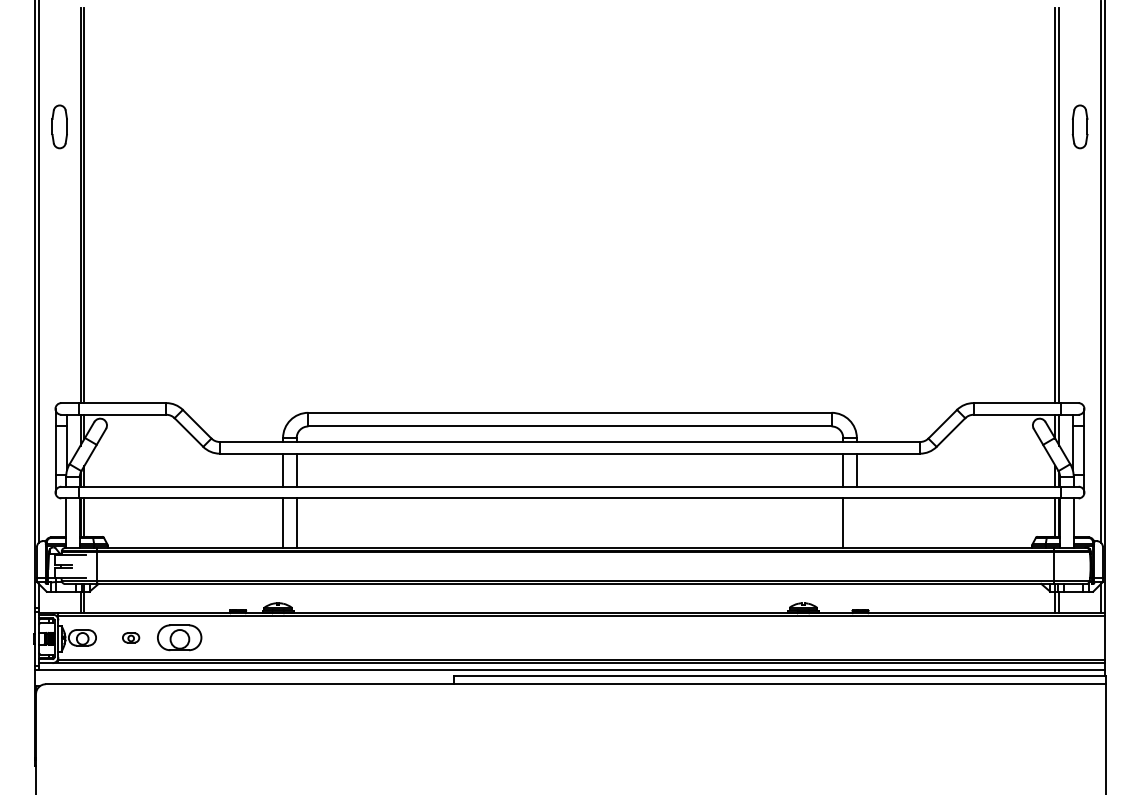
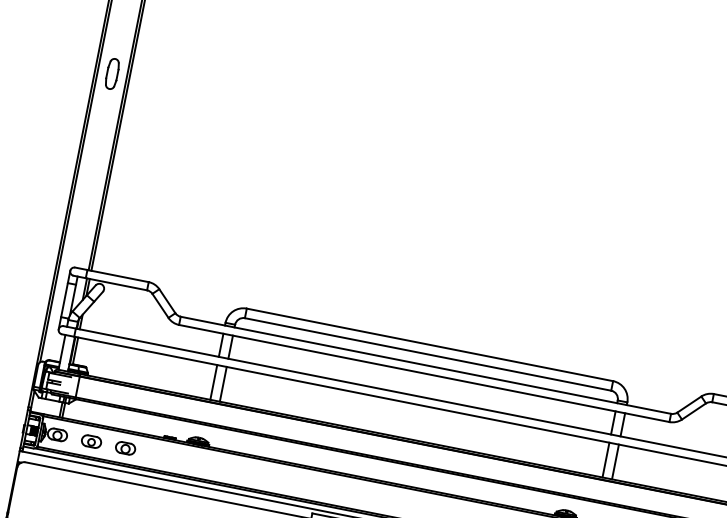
line: (856, 523) -> (615, 462), added
part: (130, 637) -> (91, 441), size x1.67
part: (179, 637) -> (125, 448), size x0.62

